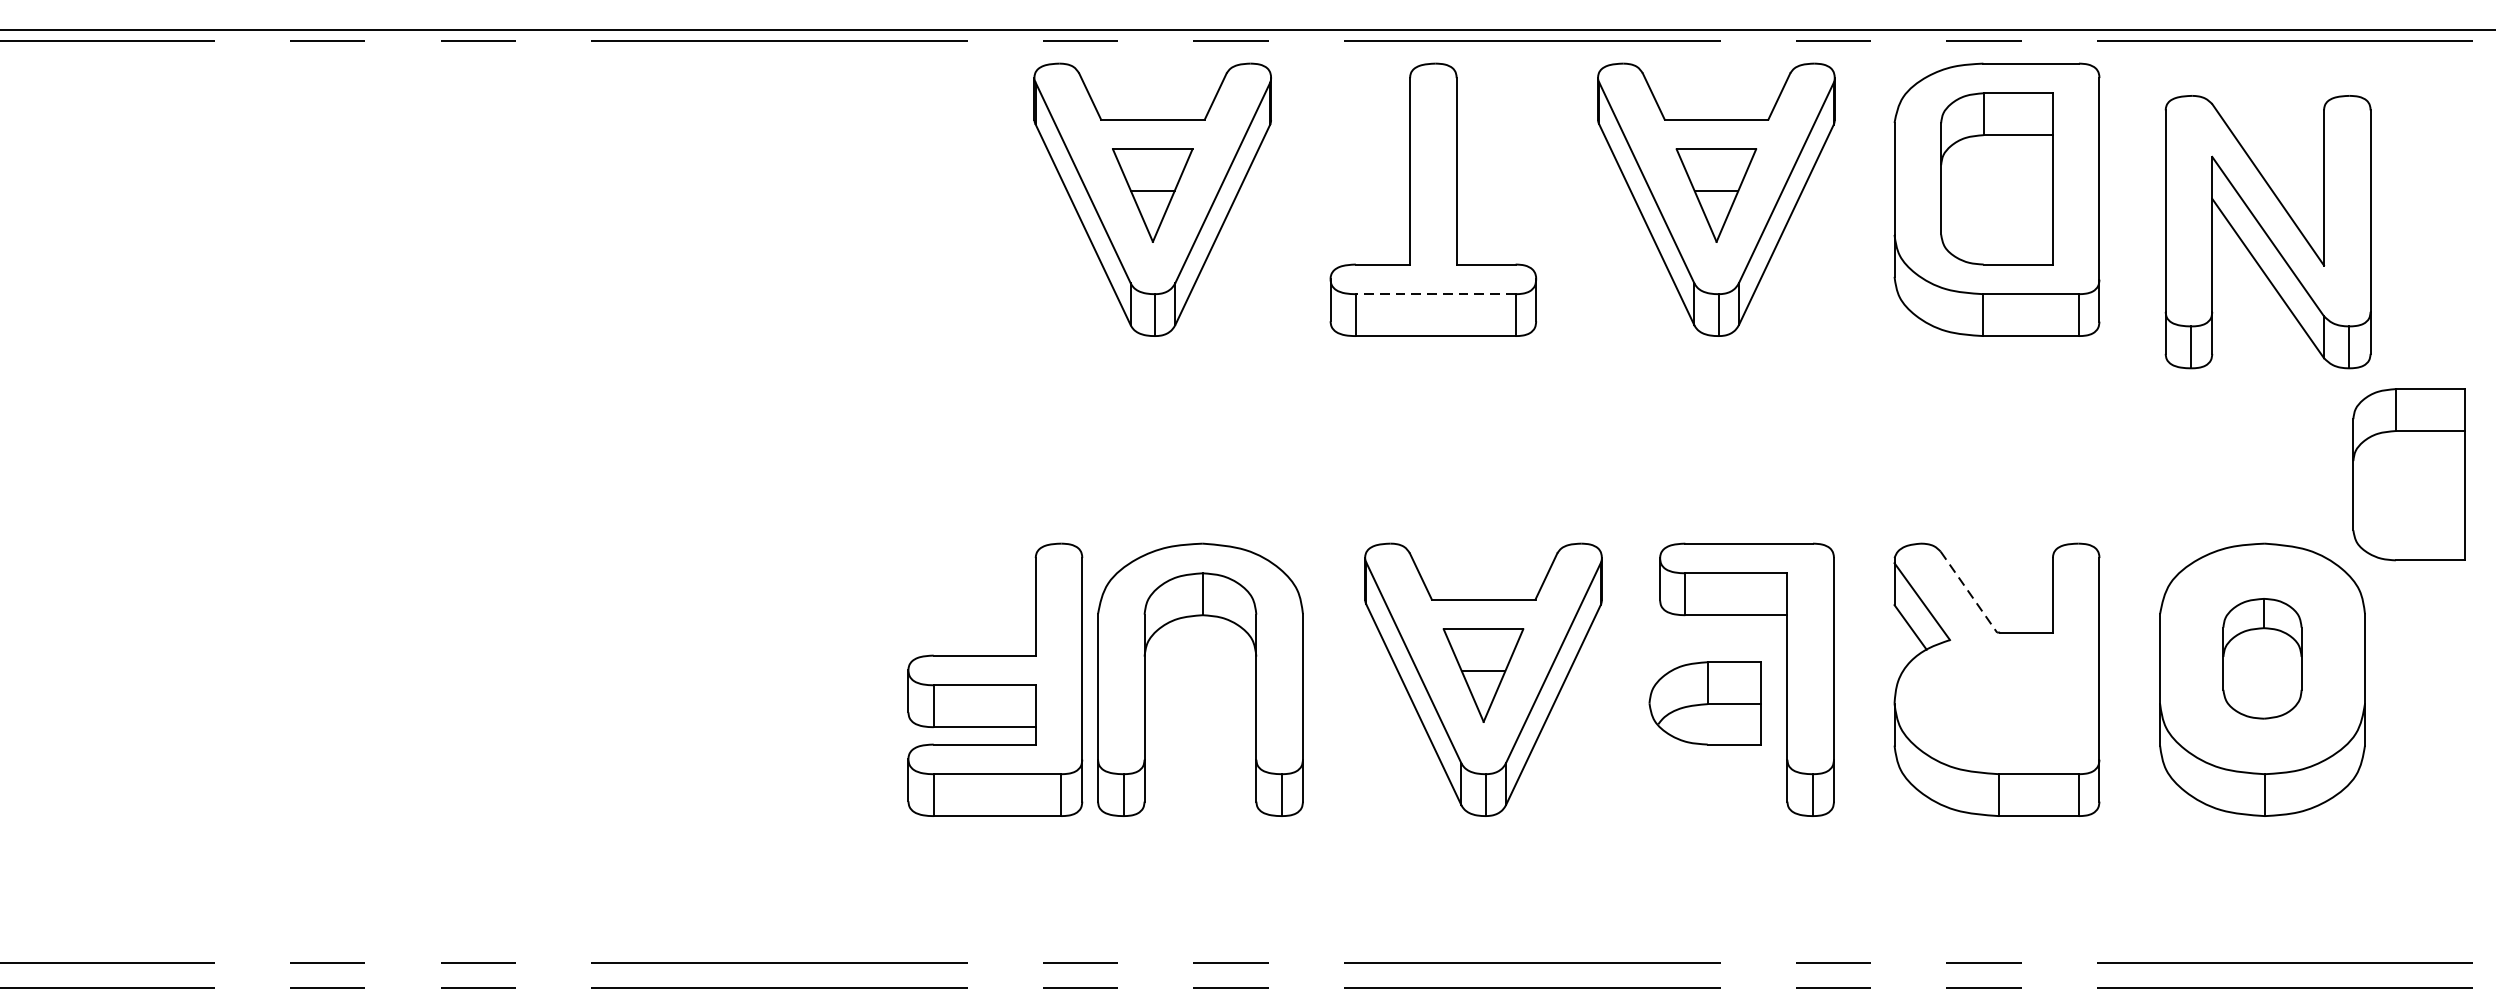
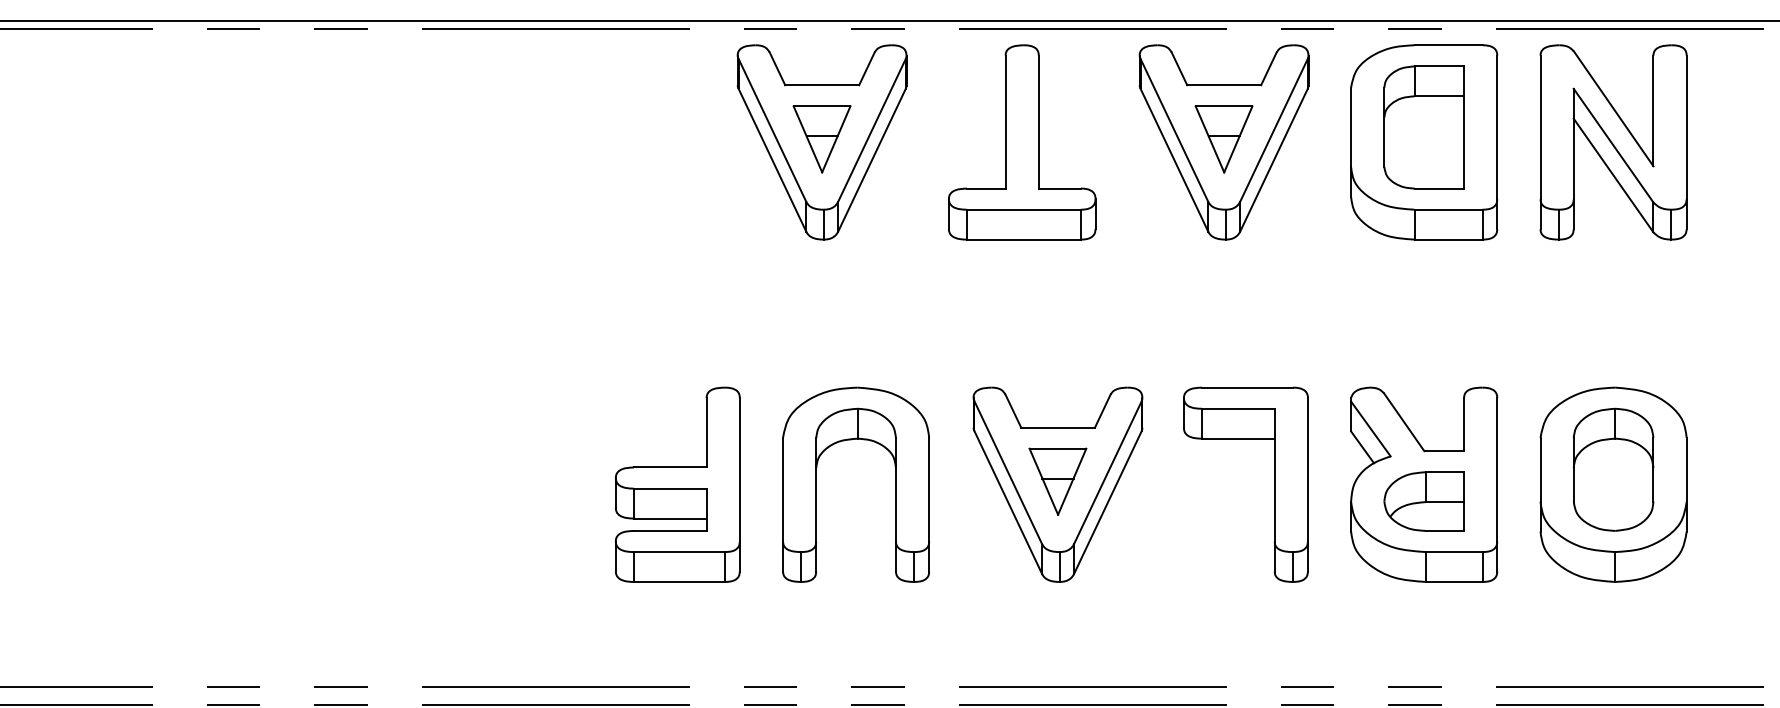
part: (2268, 232) -> (1613, 142), moved
line: (1435, 293) -> (1023, 209), dashed -> solid
part: (2408, 474) -> (1717, 338), removed
line: (1969, 592) -> (1404, 422), dashed -> solid
part: (2262, 658) -> (1613, 469), size x1.43
part: (994, 679) -> (677, 484), moved
part: (1704, 703) -> (1423, 501), moved

